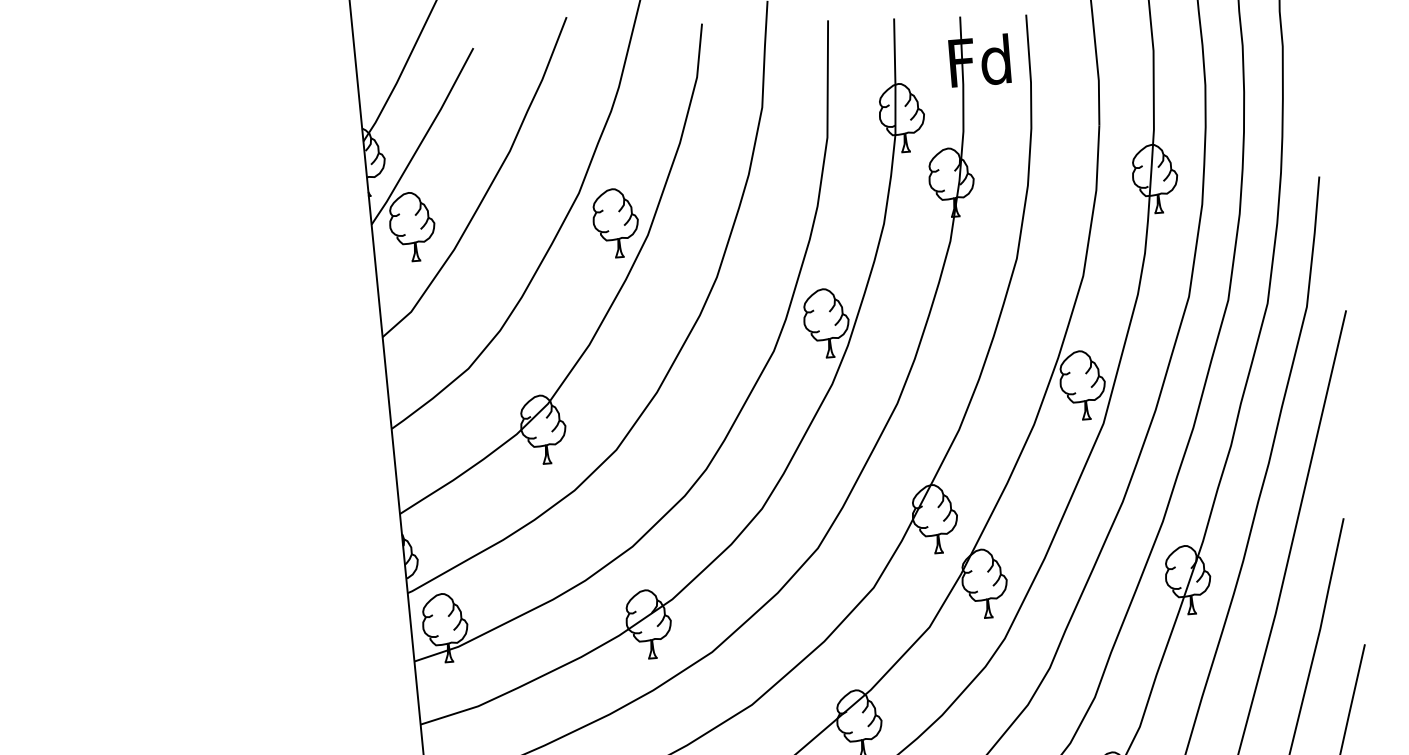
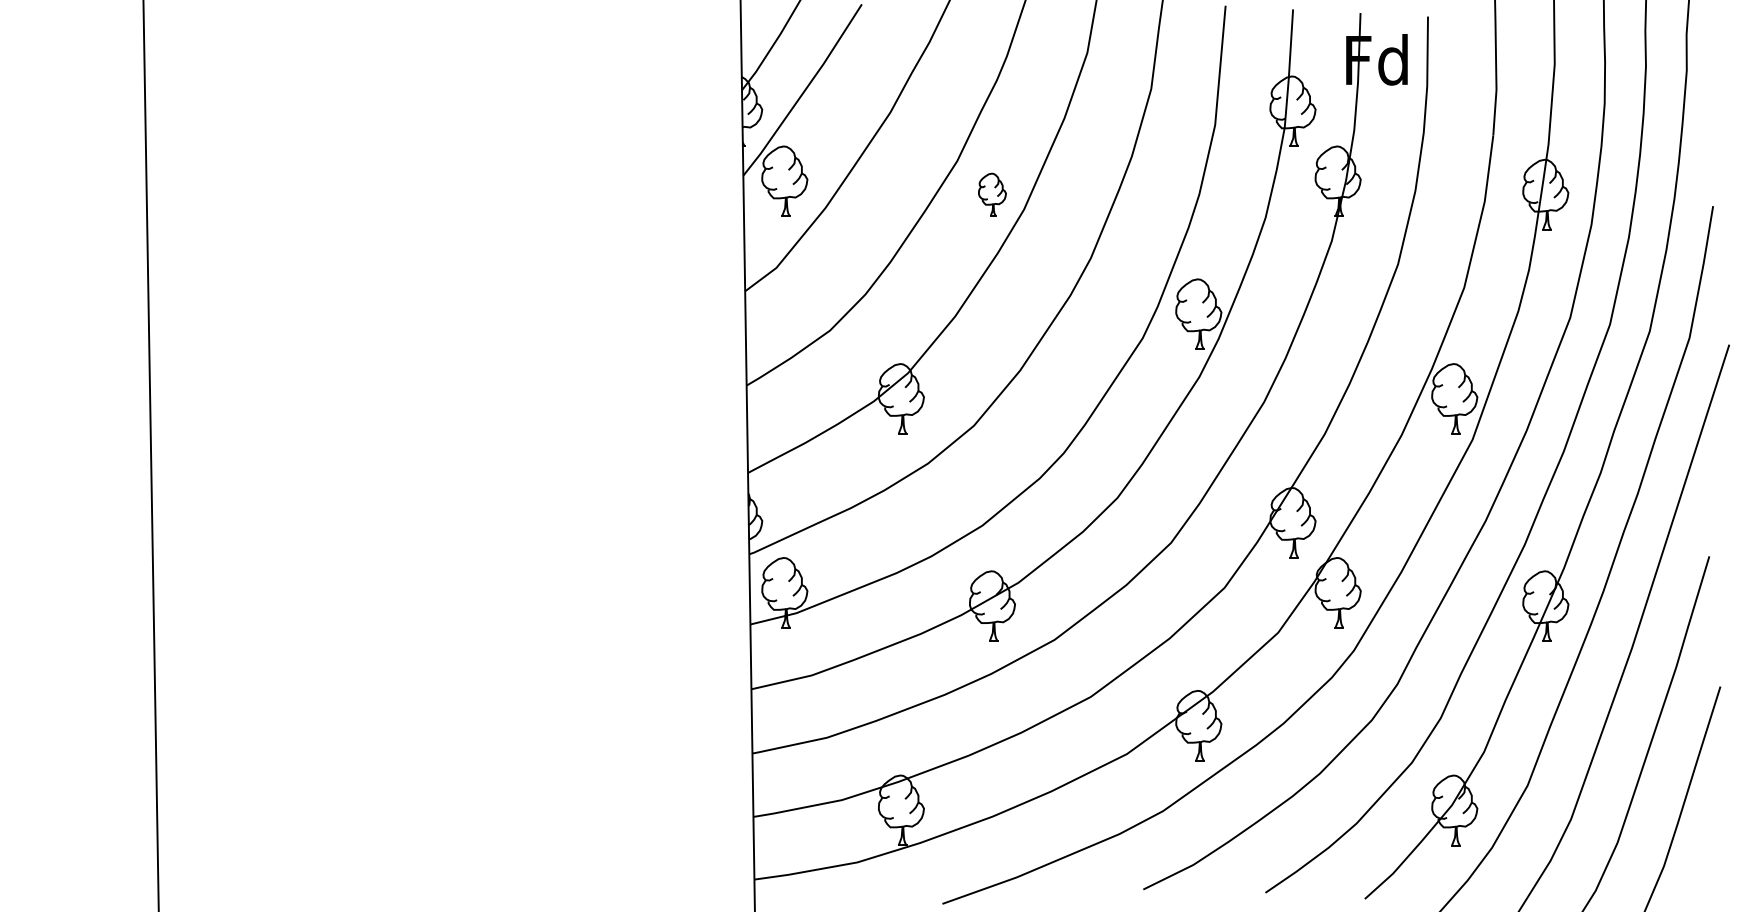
part: (615, 222) -> (992, 194), size x0.6

